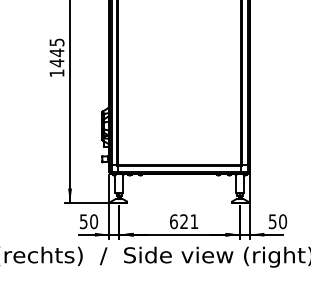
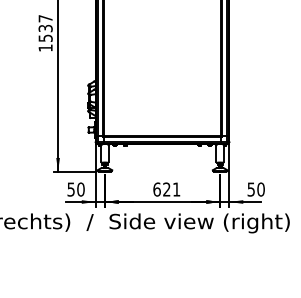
text: (56, 52) -> (45, 28), 1445 -> 1537

